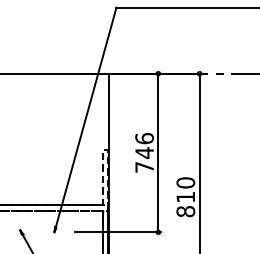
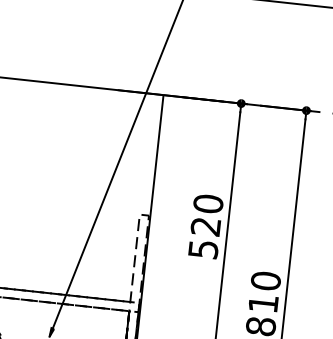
text: (144, 152) -> (205, 225), 746 -> 520

